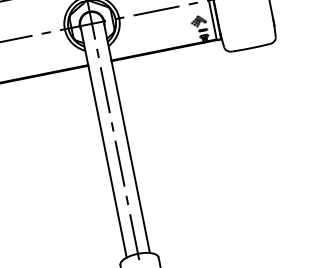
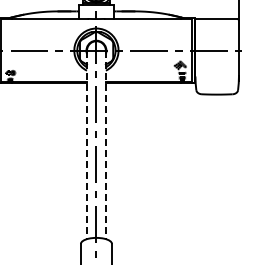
line: (126, 138) -> (105, 145), solid -> dashed
line: (104, 142) -> (87, 145), solid -> dashed

